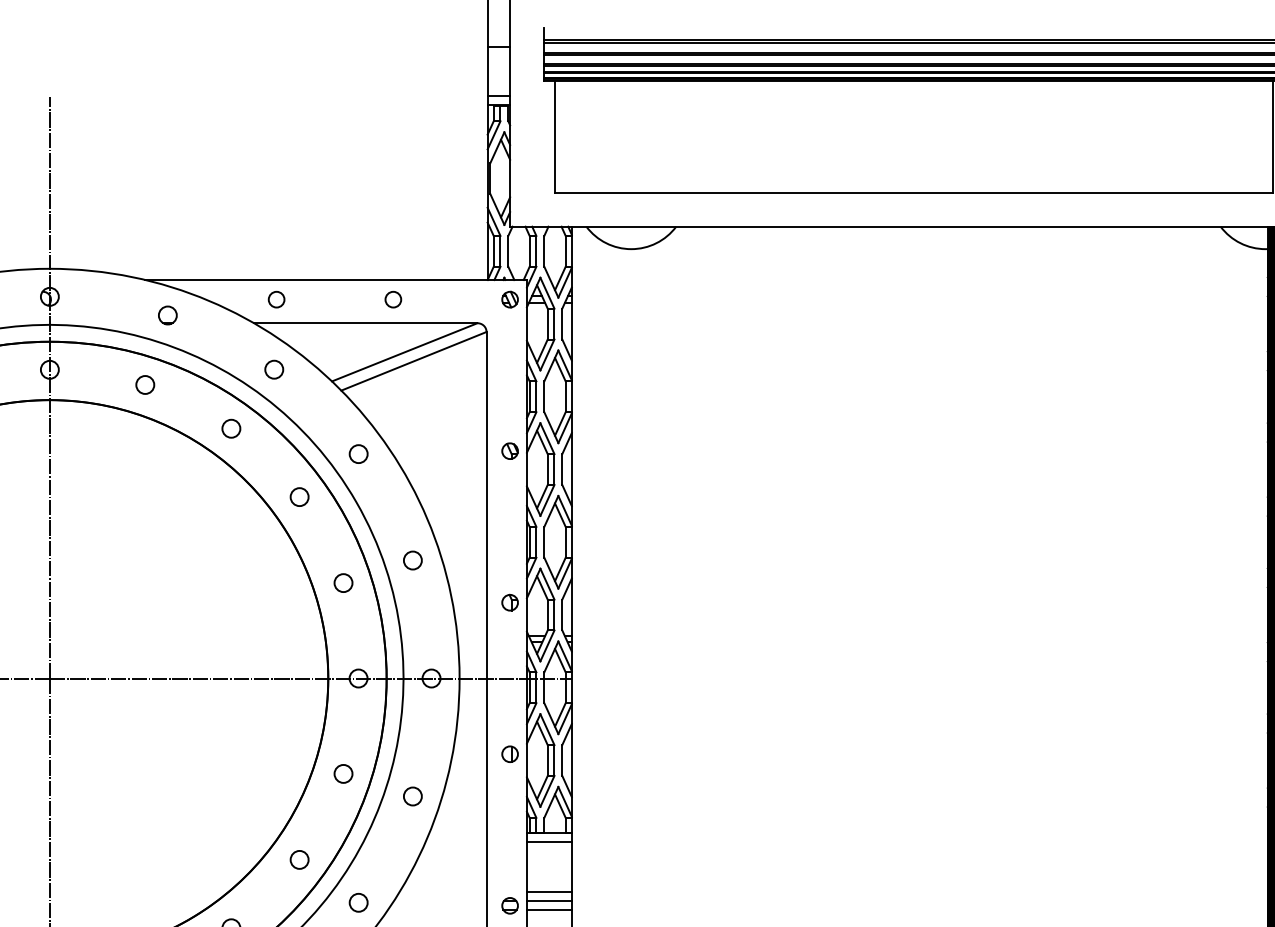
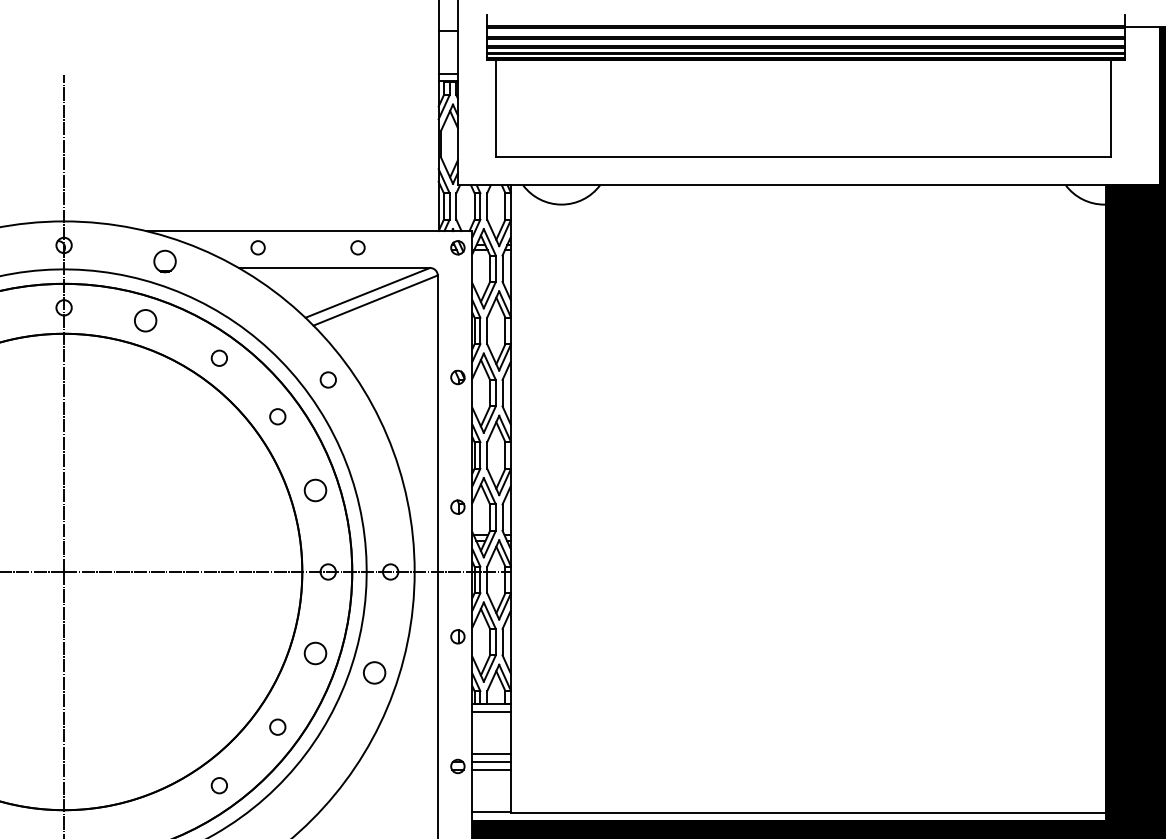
circle: (167, 314) -> (164, 260), size x1.4
circle: (273, 369) -> (255, 307), removed
circle: (145, 384) -> (145, 320), size x1.4
circle: (412, 559) -> (374, 470), removed
circle: (342, 582) -> (314, 489), size x1.4
circle: (342, 773) -> (314, 653), size x1.4
circle: (412, 795) -> (374, 672), size x1.4
circle: (357, 902) -> (327, 763), removed

